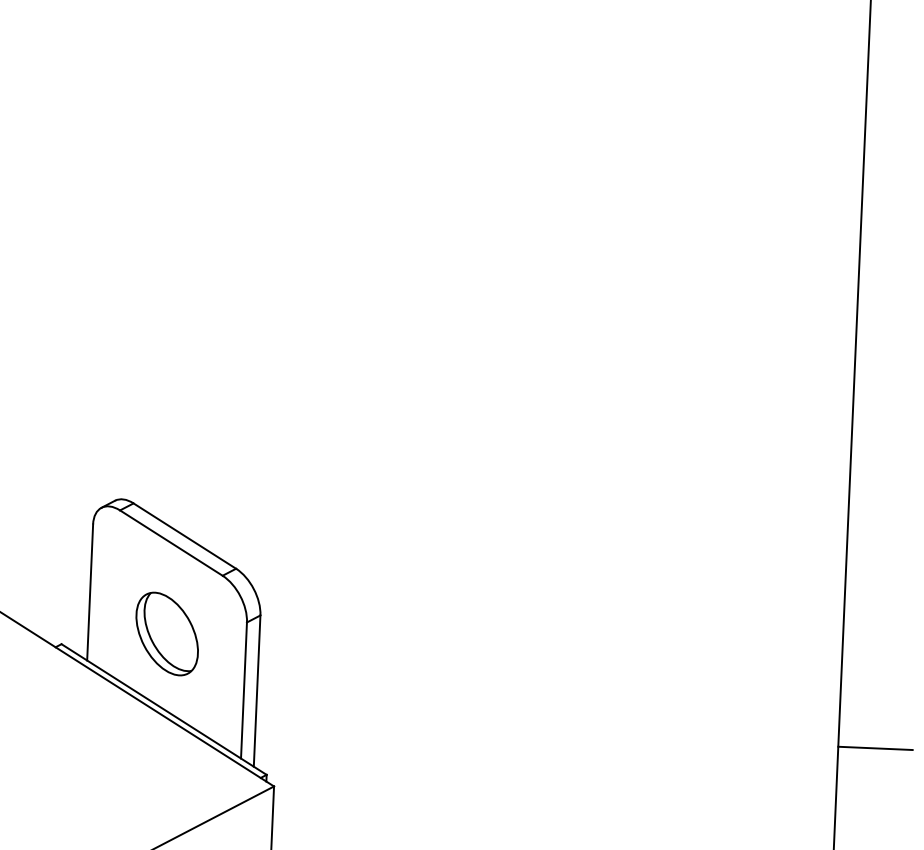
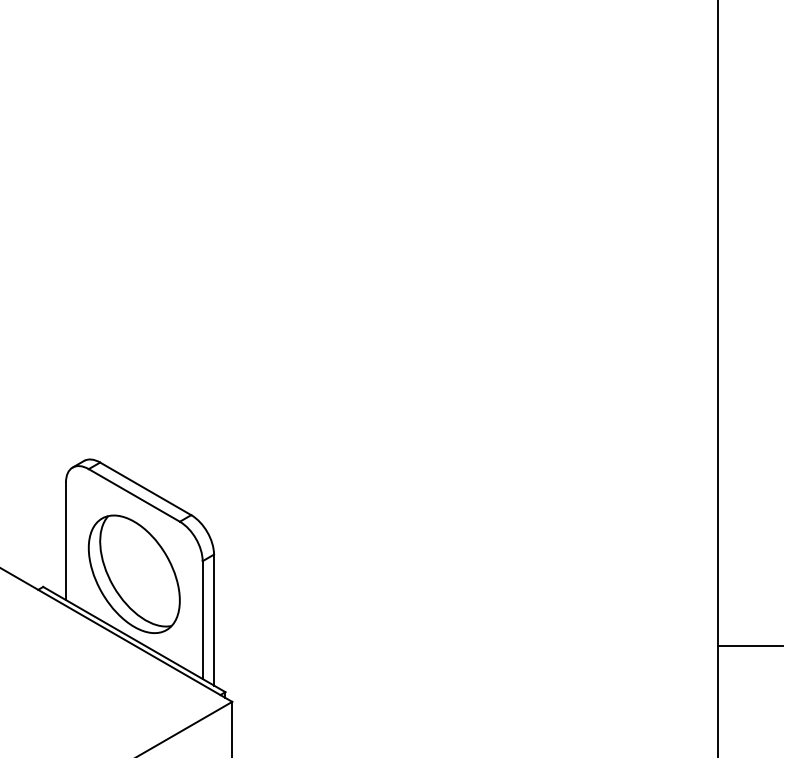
part: (166, 633) -> (133, 573), size x1.67

